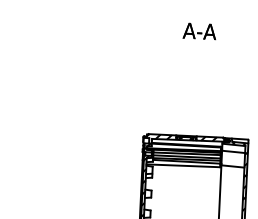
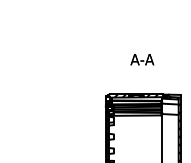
text: (199, 31) -> (142, 59), moved

